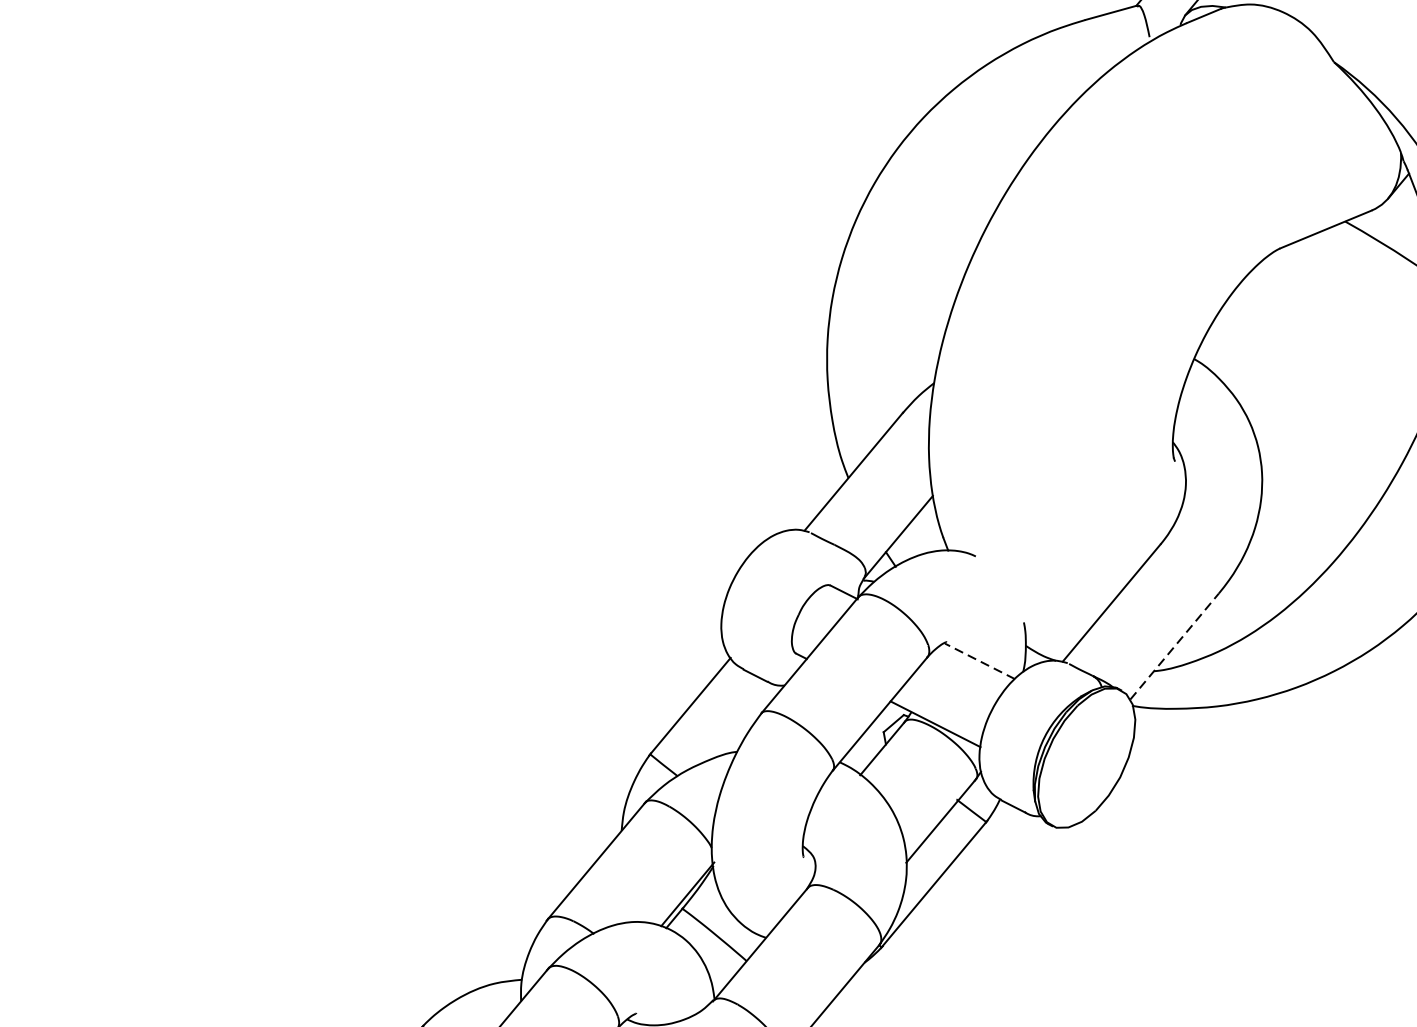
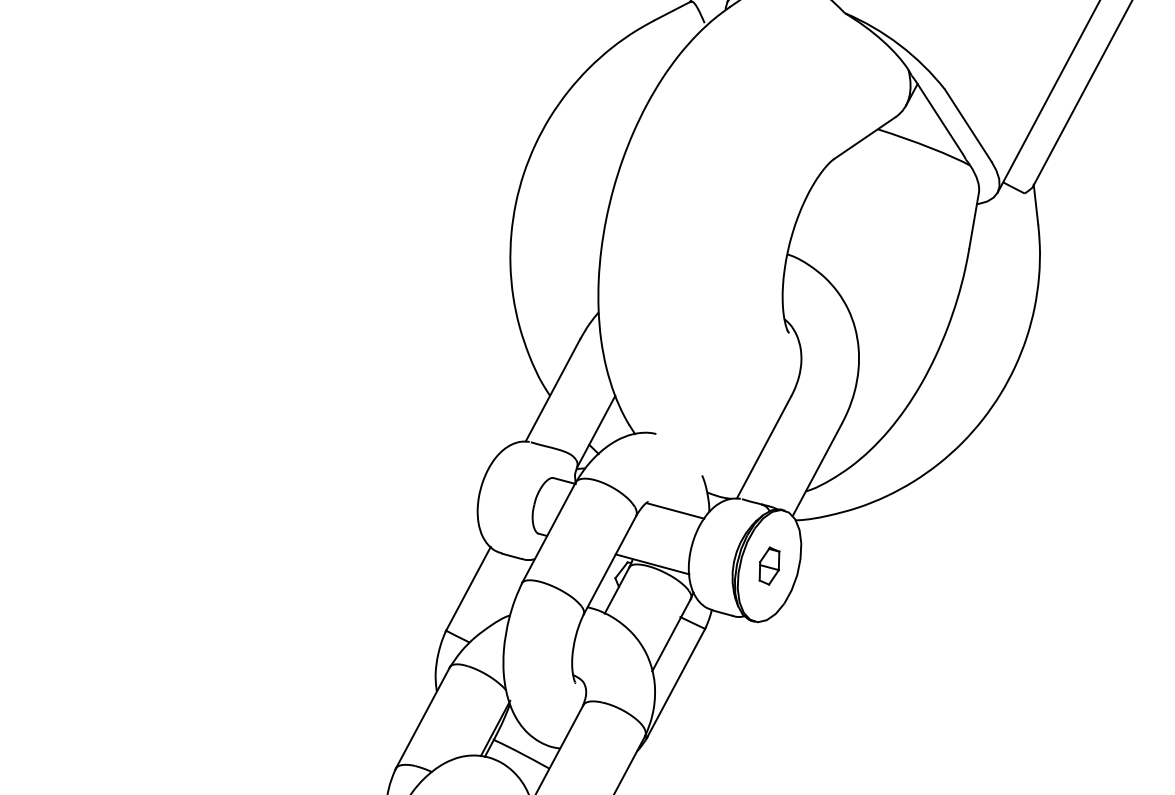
line: (1175, 645) -> (817, 469), dashed -> solid
line: (979, 661) -> (675, 511), dashed -> solid
part: (1086, 757) -> (769, 565), added

